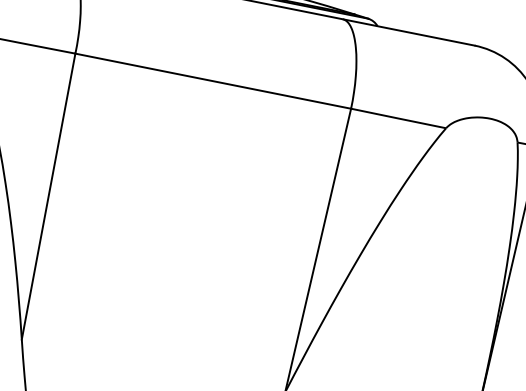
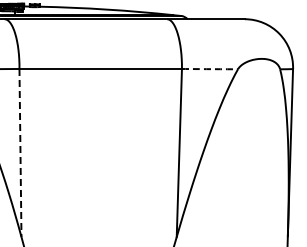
arc: (397, 118) -> (209, 69), solid -> dashed
line: (48, 197) -> (20, 153), solid -> dashed

